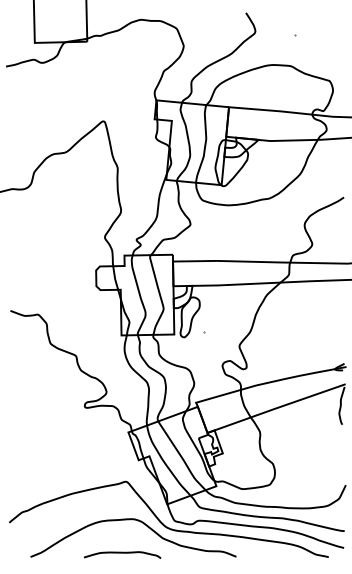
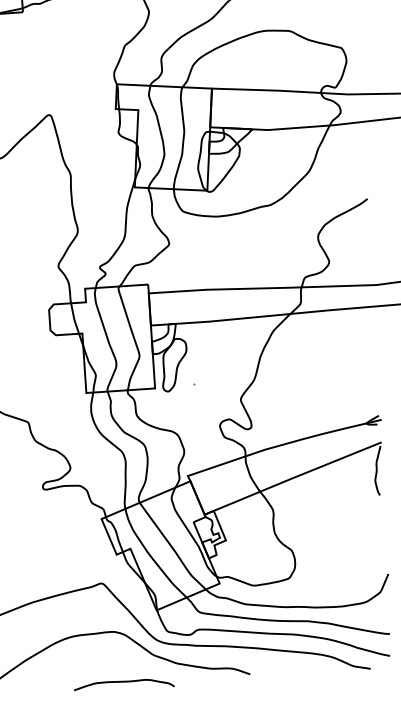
curve: (122, 553) -> (124, 682), moved

